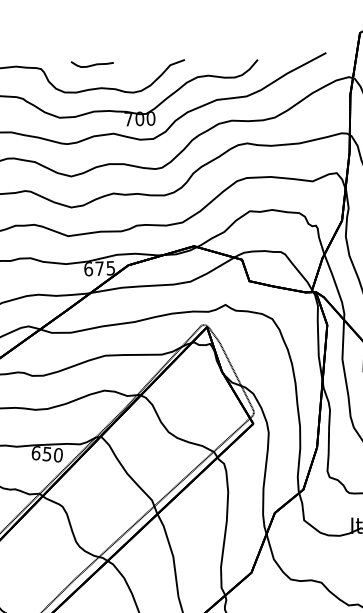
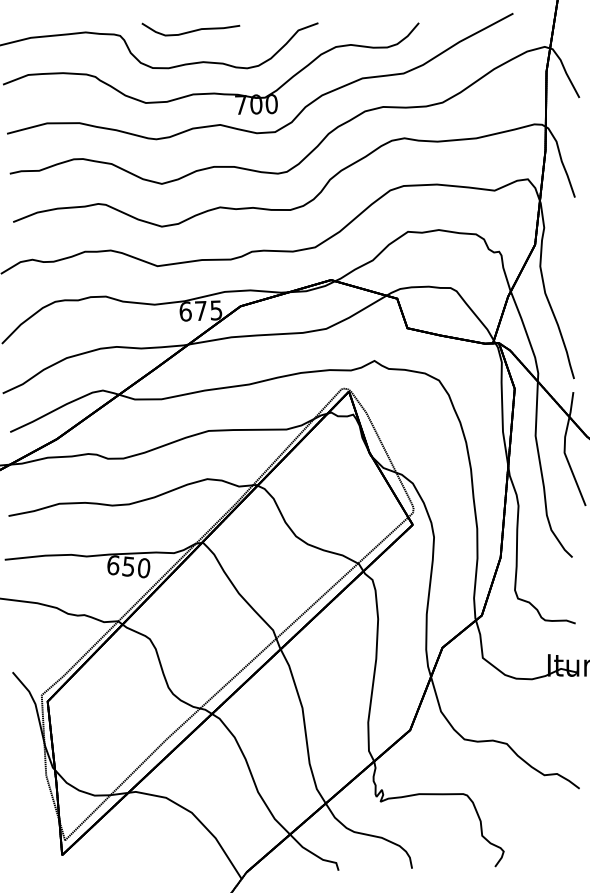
part: (92, 64) -> (190, 29), size x1.67

